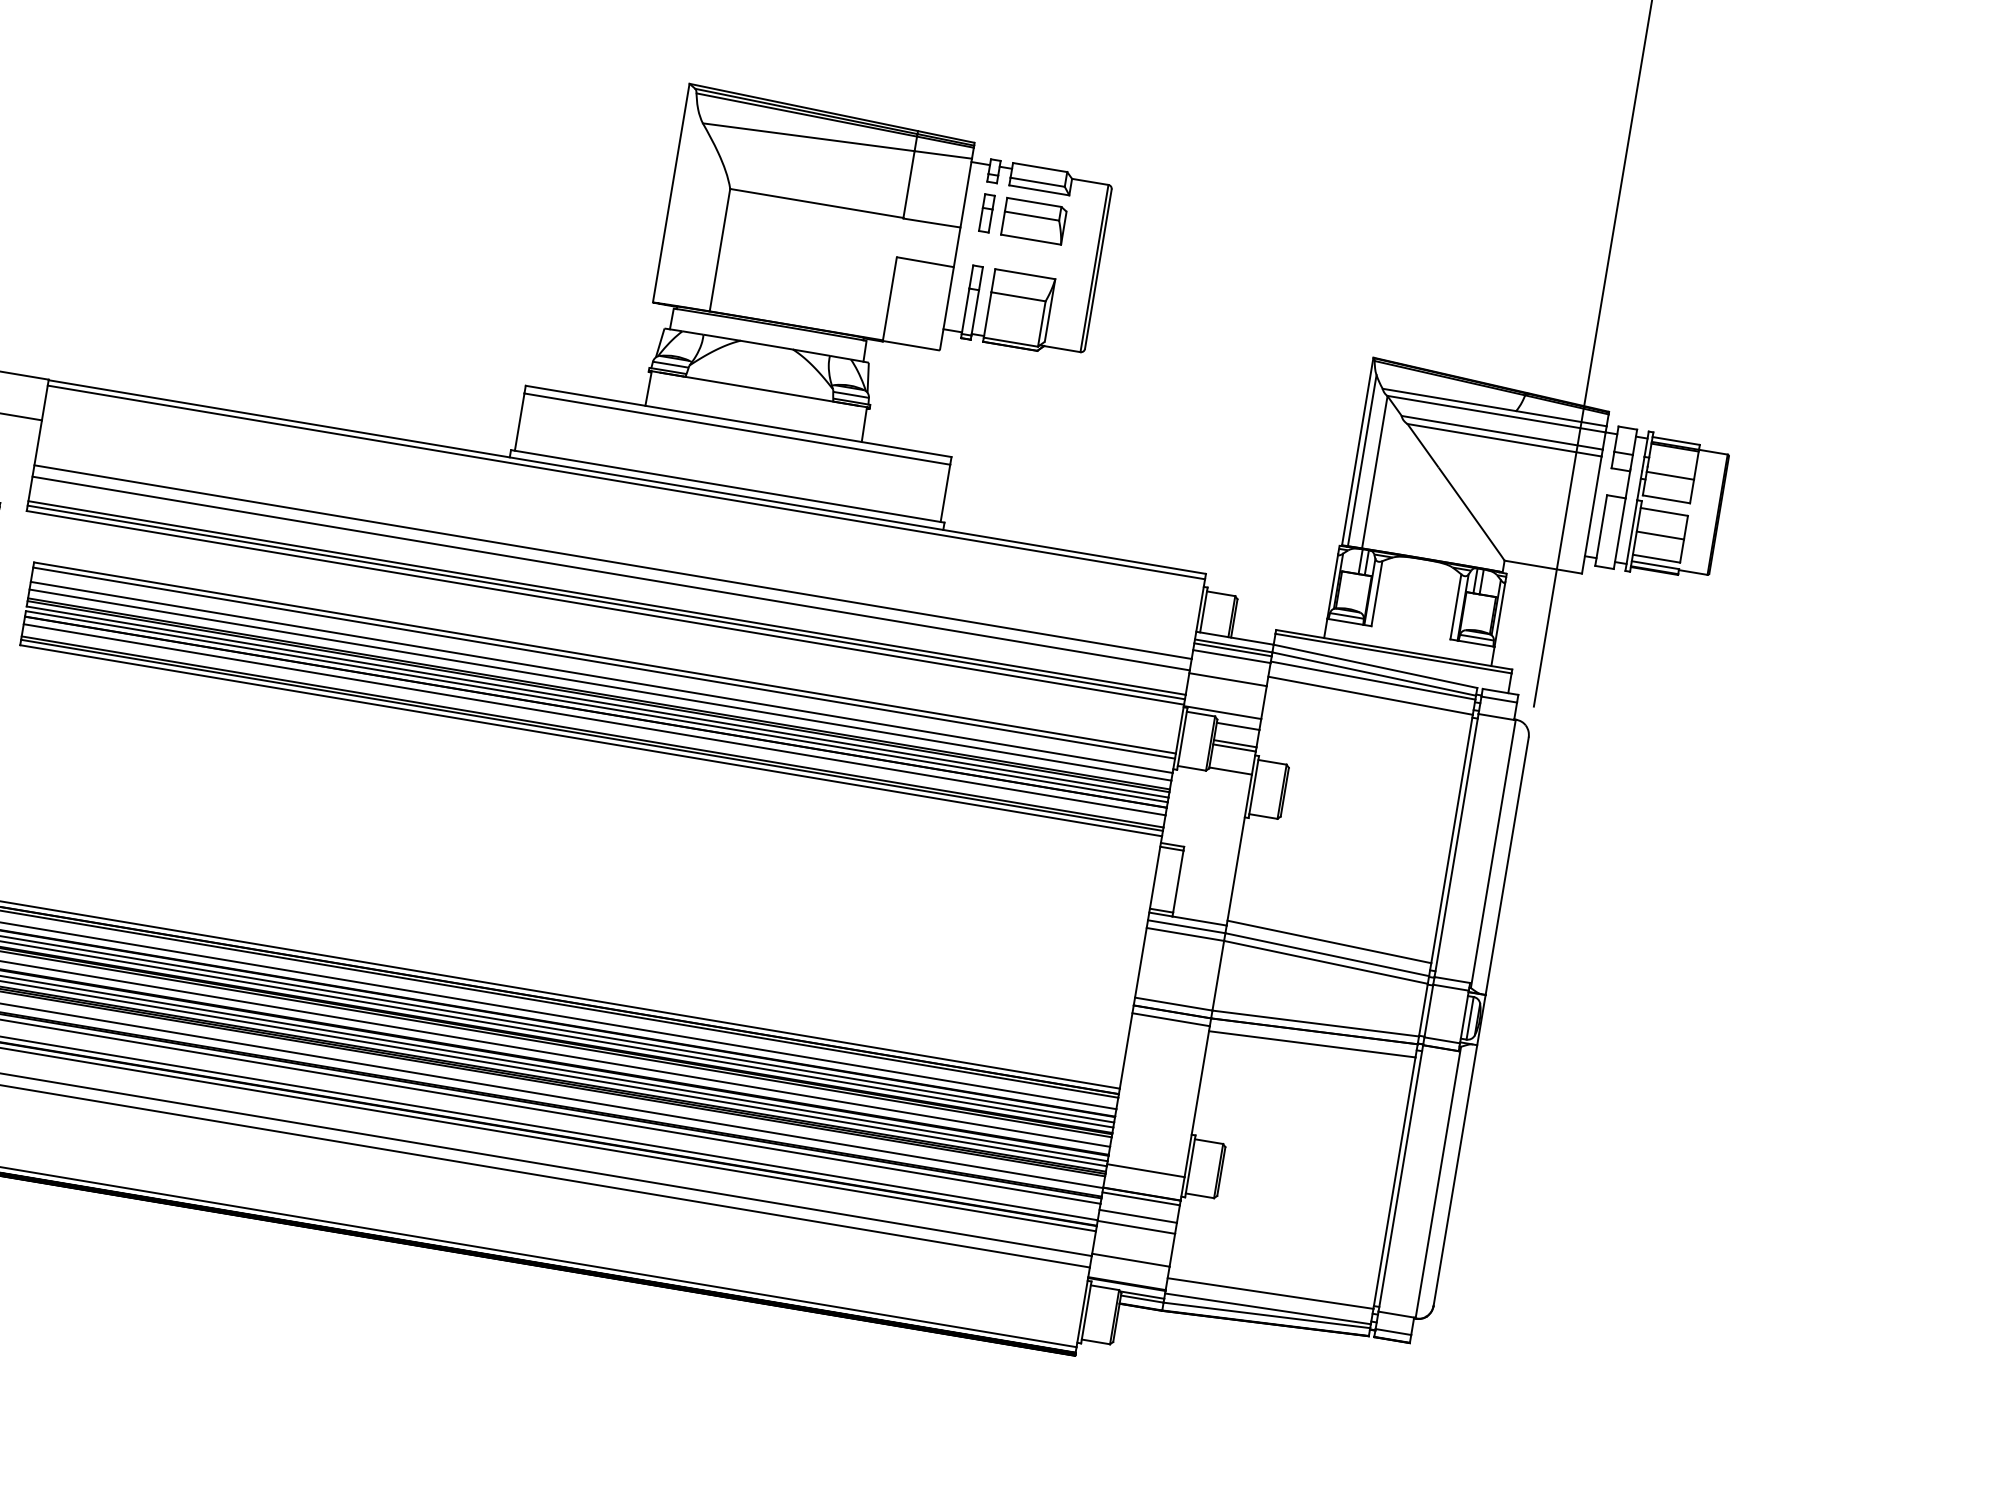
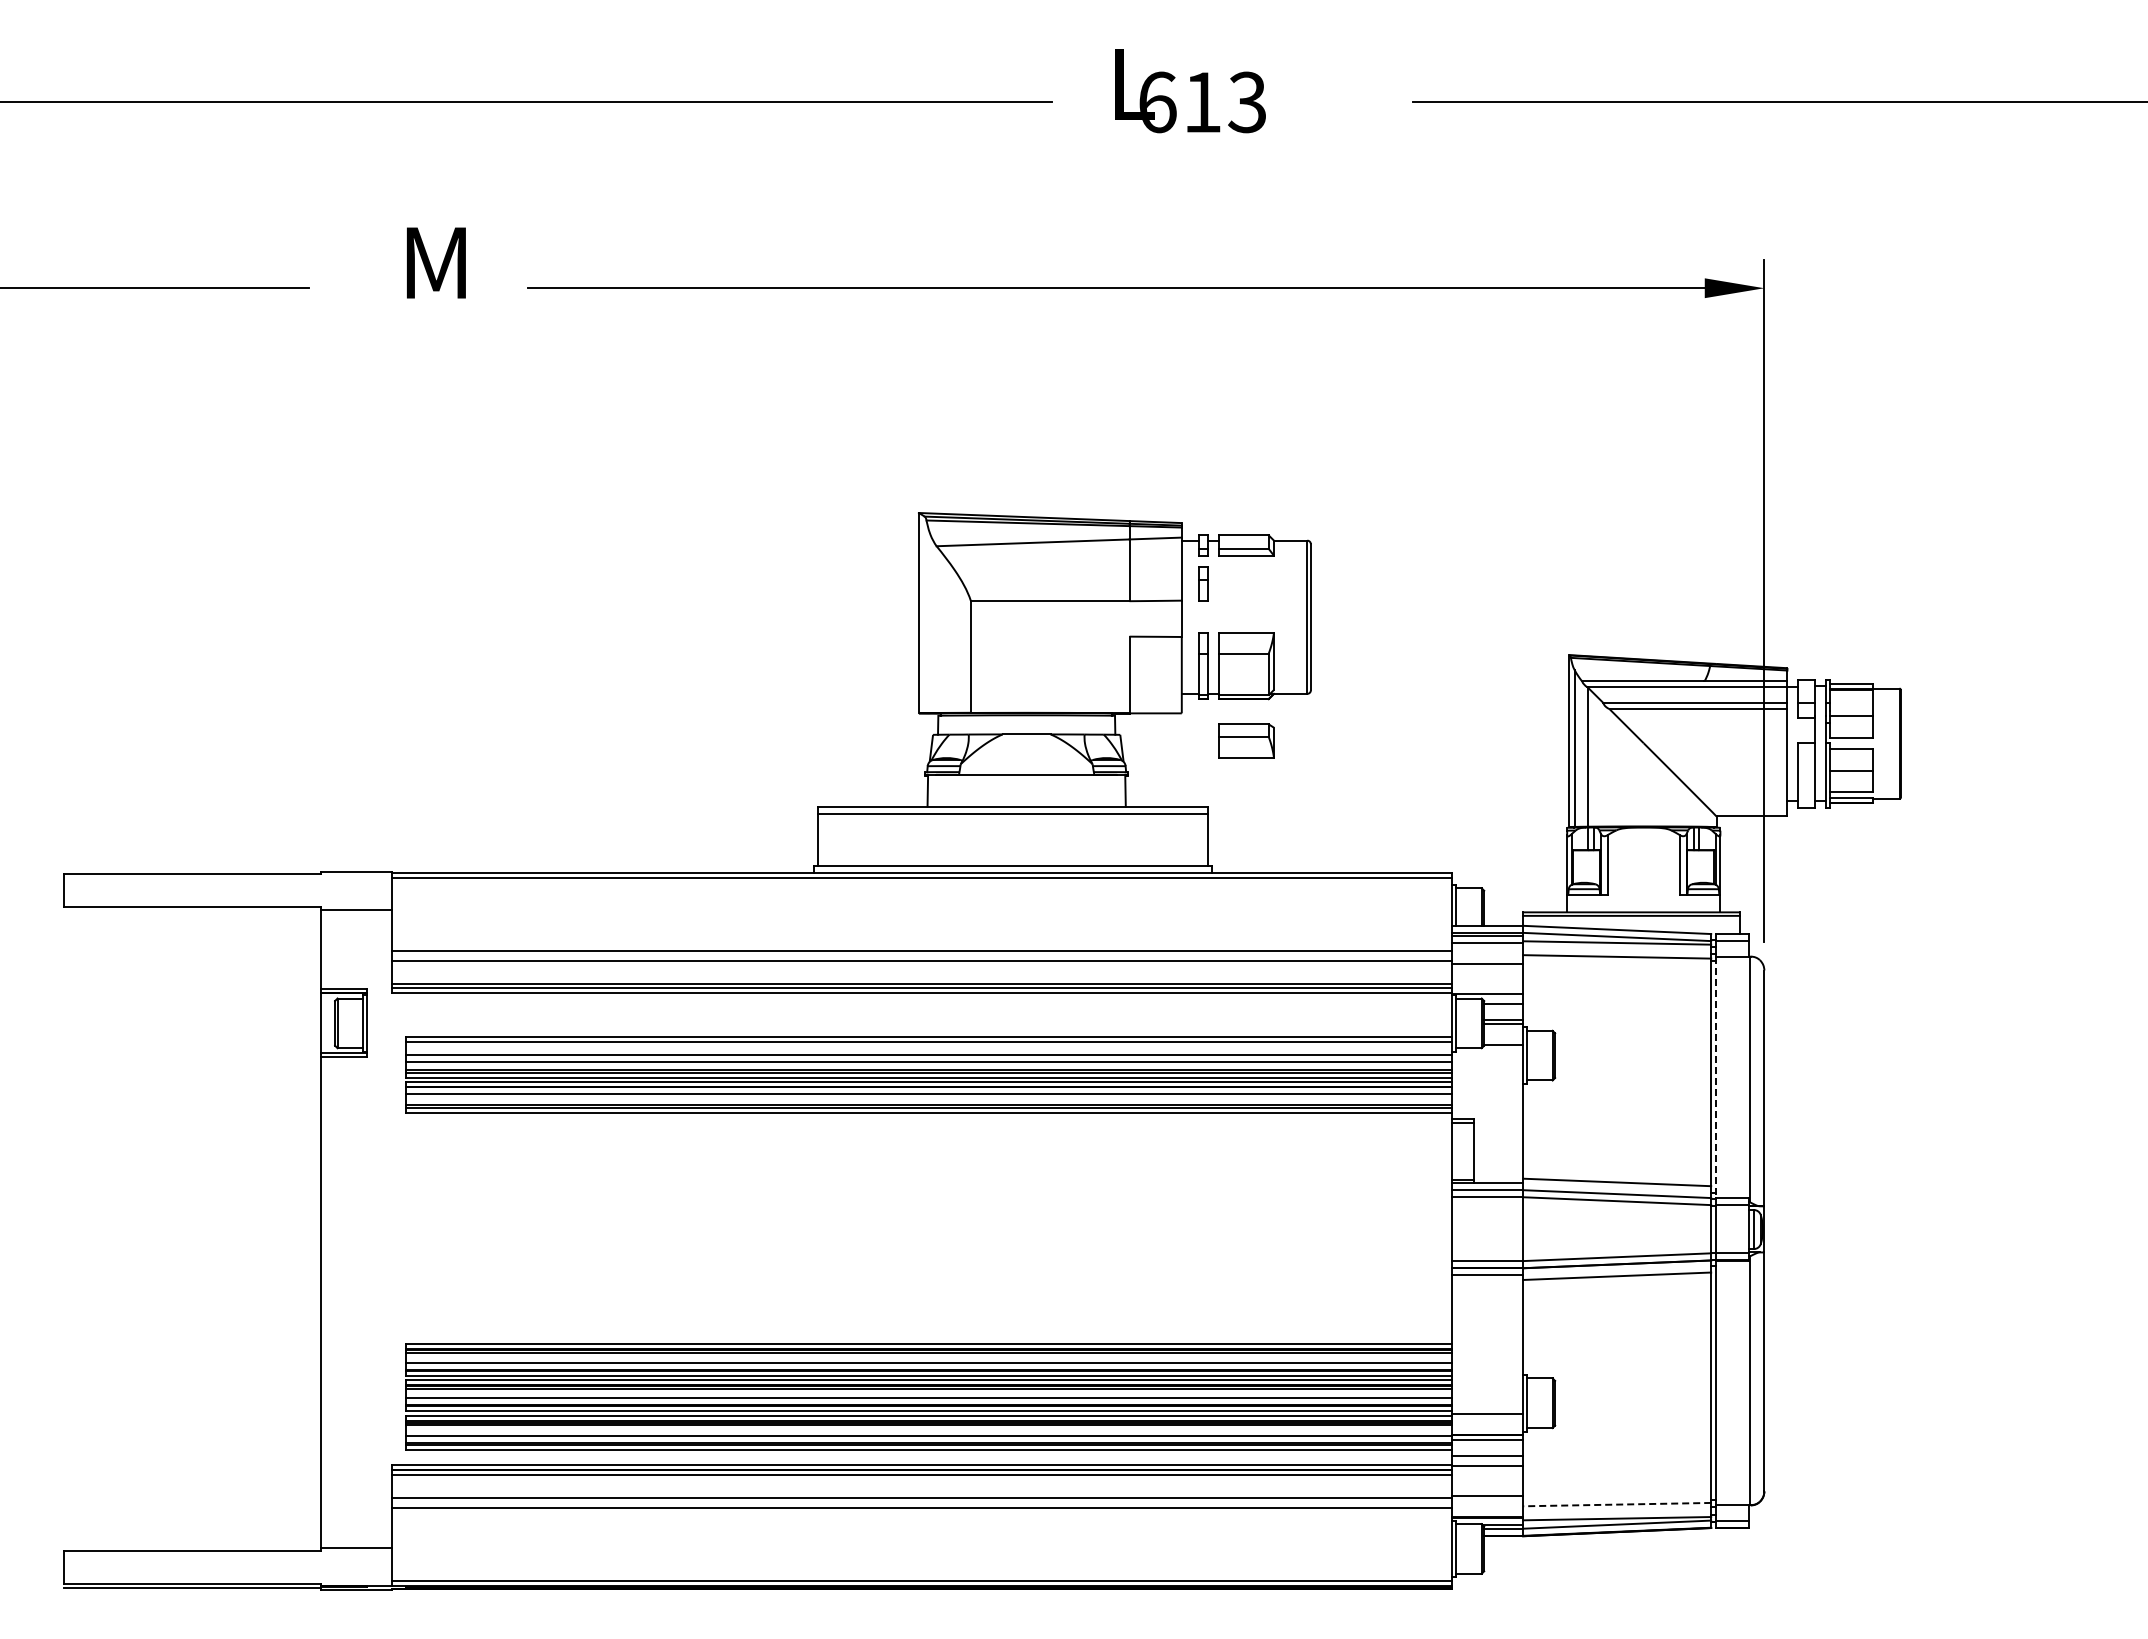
part: (1034, 220) -> (1246, 740), moved
line: (1456, 846) -> (1716, 1078), solid -> dashed
line: (1269, 1293) -> (1616, 1504), solid -> dashed

